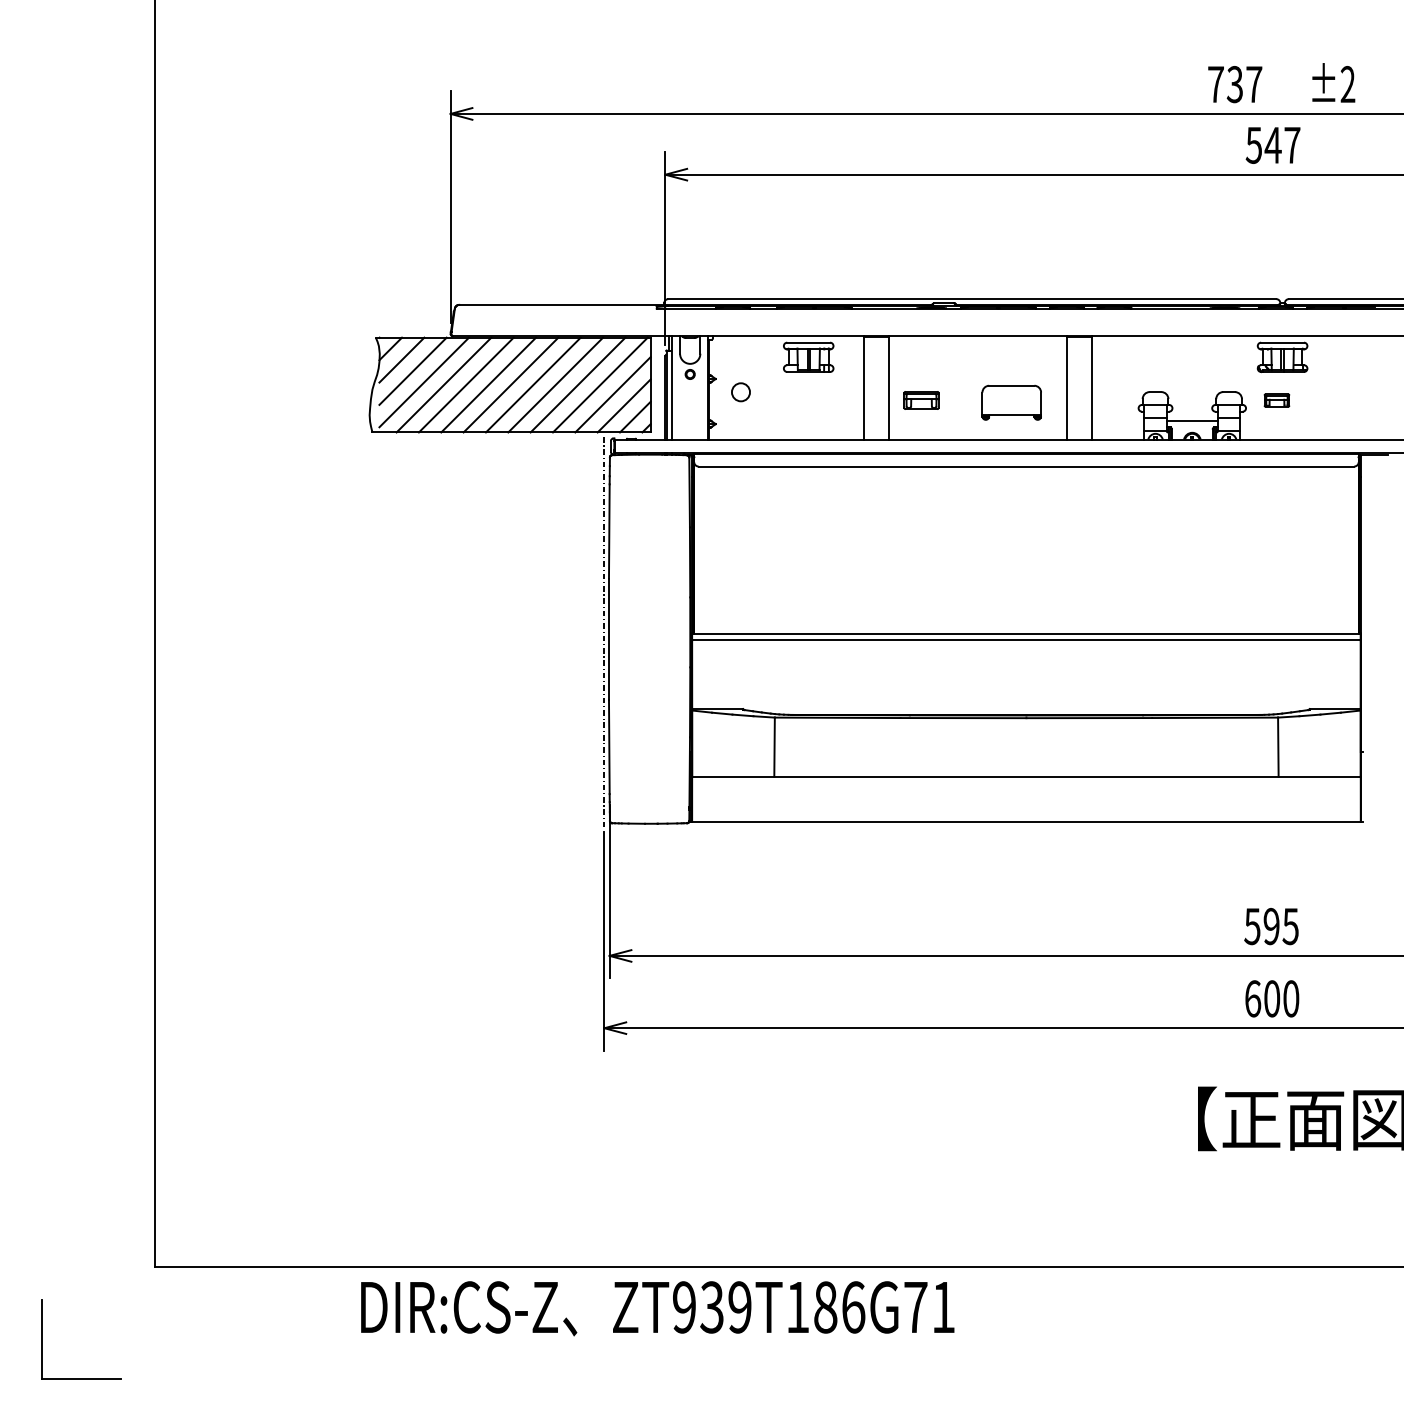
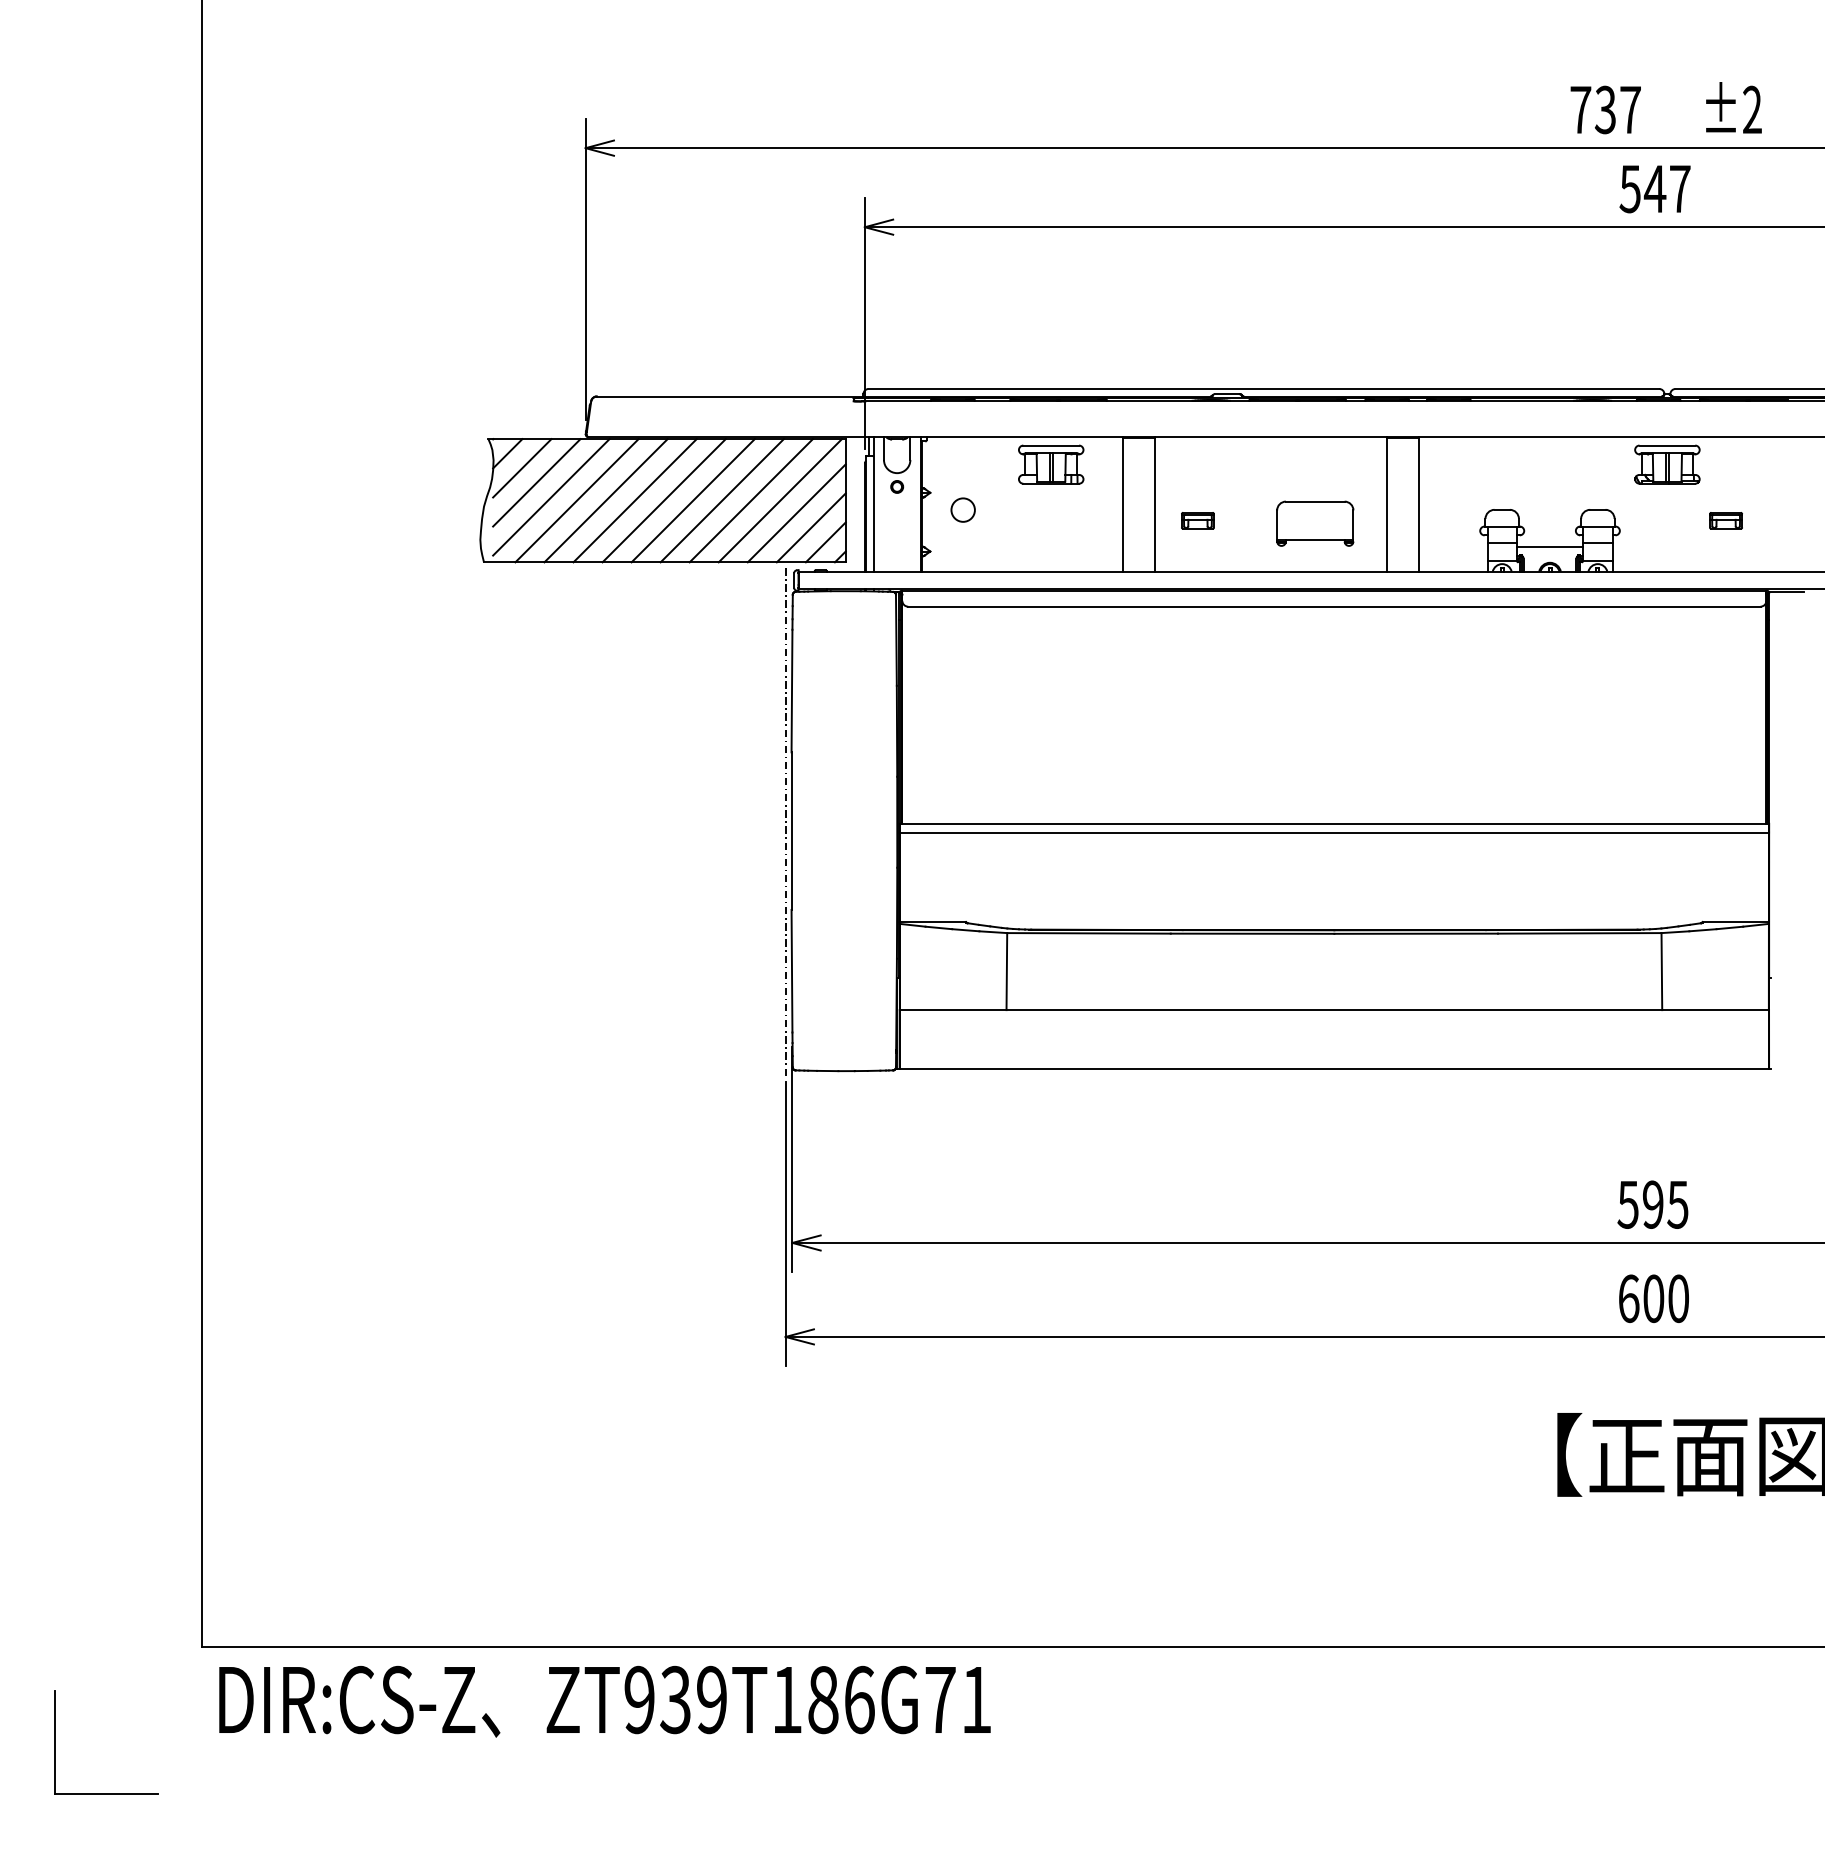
part: (921, 400) -> (1197, 520), size x0.71
part: (1276, 400) -> (1725, 520), moved
text: (657, 1308) -> (604, 1701), moved

